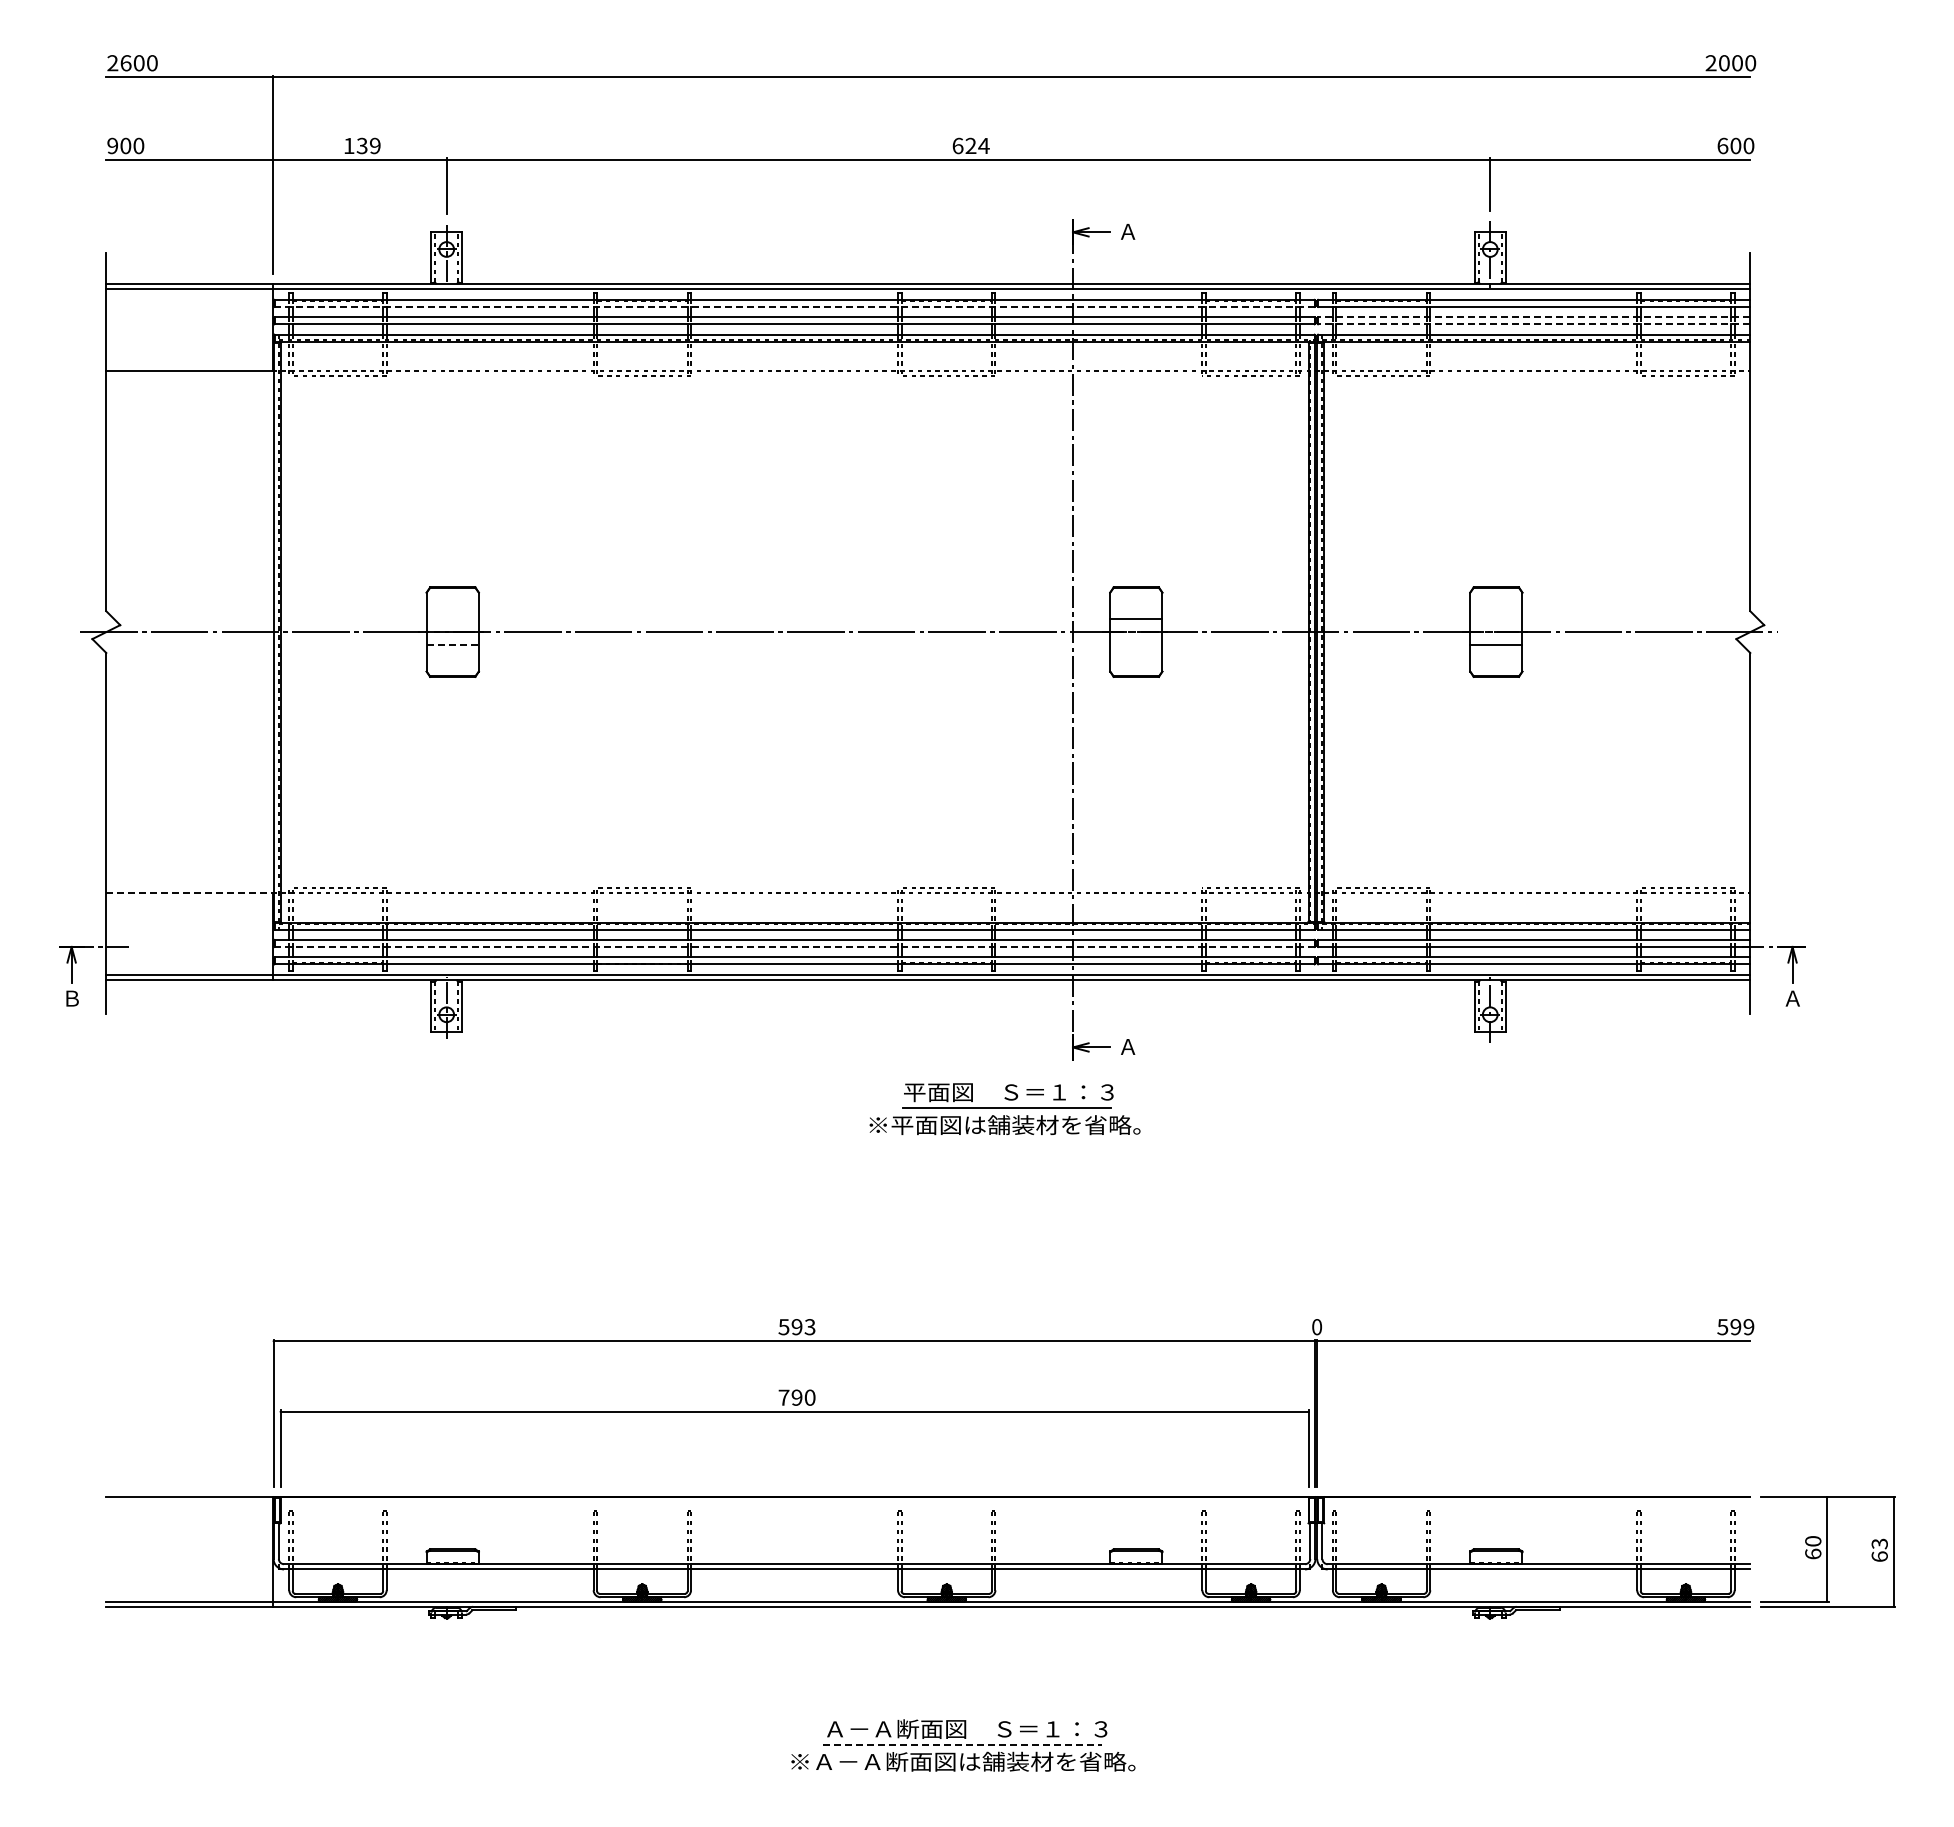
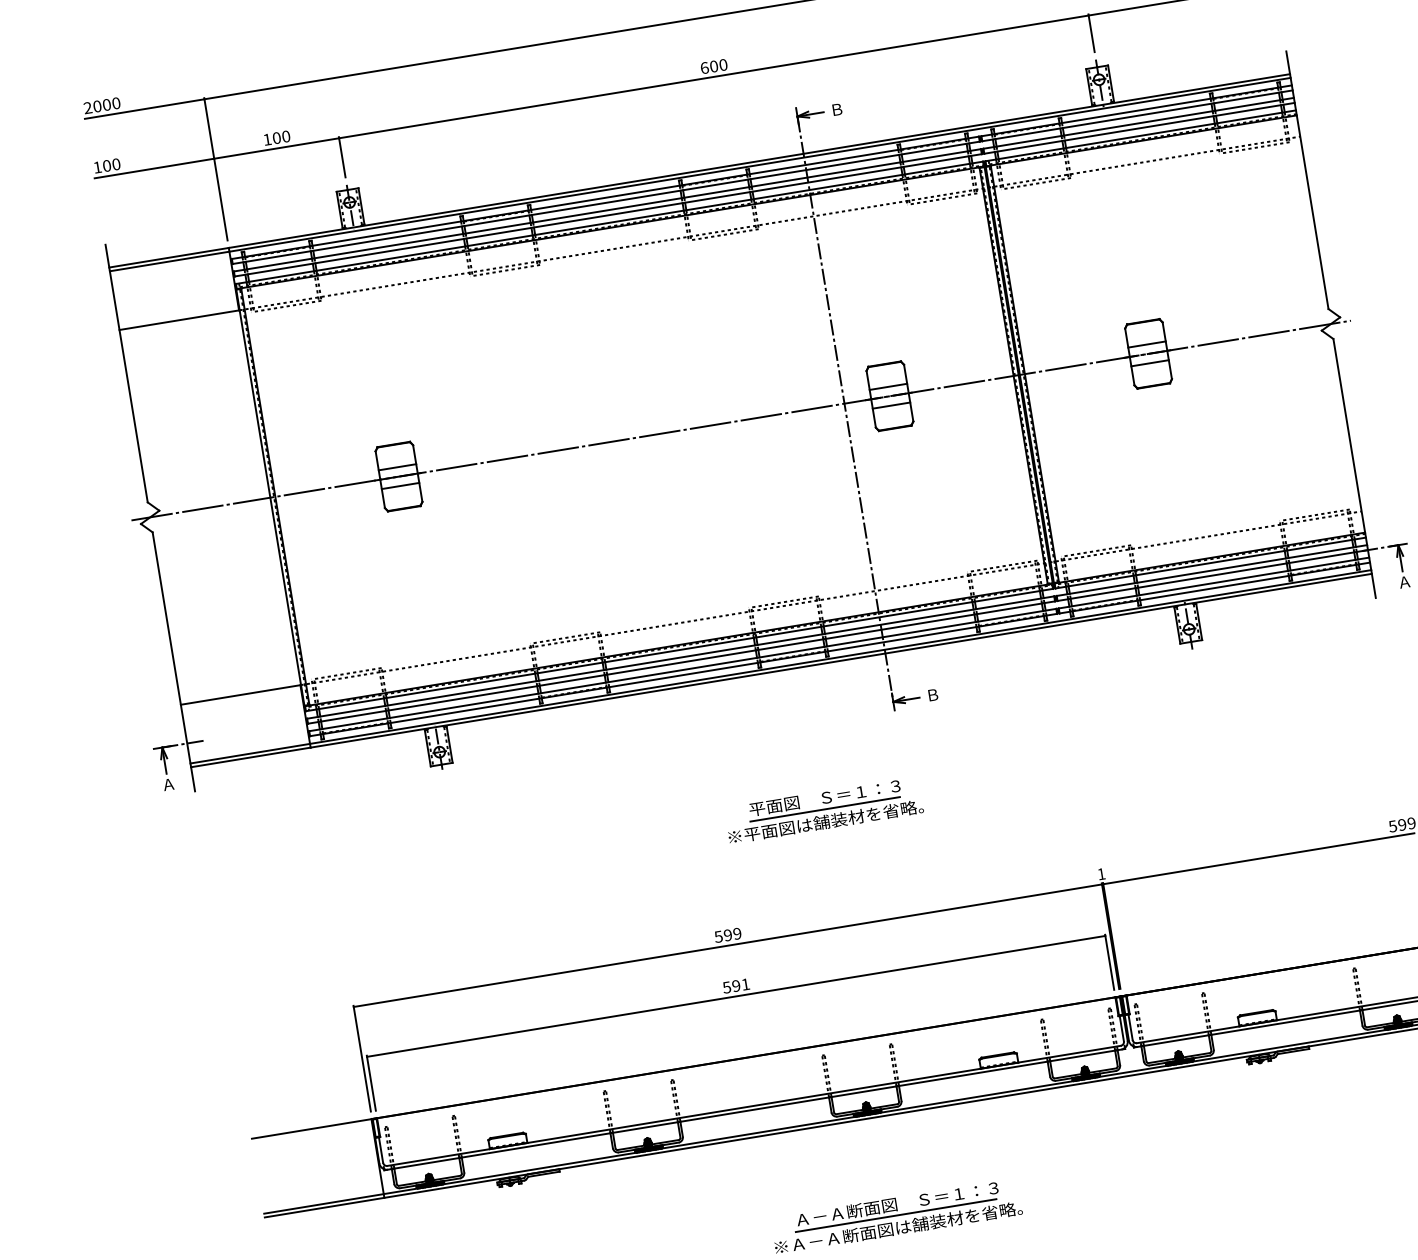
text: (125, 63) -> (97, 106), 2600 -> 2000
text: (112, 145) -> (97, 167), 900 -> 100
text: (977, 145) -> (718, 65), 624 -> 600
text: (368, 146) -> (281, 137), 139 -> 100
text: (1128, 231) -> (837, 109), Ａ -> Ｂ
line: (794, 306) -> (606, 202), dashed -> solid
line: (1533, 317) -> (1138, 123), dashed -> solid
line: (1533, 324) -> (1139, 128), dashed -> solid
line: (452, 619) -> (397, 467), added
line: (1496, 619) -> (1147, 344), added
line: (453, 645) -> (401, 486), dashed -> solid
line: (1136, 645) -> (891, 405), added
line: (189, 893) -> (240, 695), dashed -> solid
line: (794, 946) -> (681, 662), dashed -> solid
text: (71, 998) -> (168, 784), Ｂ -> Ａ
text: (1128, 1046) -> (933, 694), Ａ -> Ｂ
part: (1004, 1109) -> (823, 810), moved
text: (809, 1327) -> (737, 934), 593 -> 599
text: (1317, 1327) -> (1101, 874), 0 -> 1
text: (796, 1397) -> (735, 985), 790 -> 591
line: (962, 1744) -> (895, 1215), dashed -> solid

